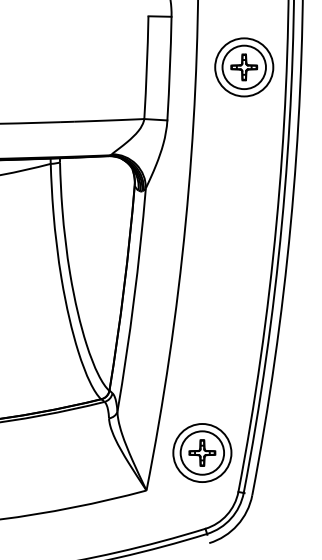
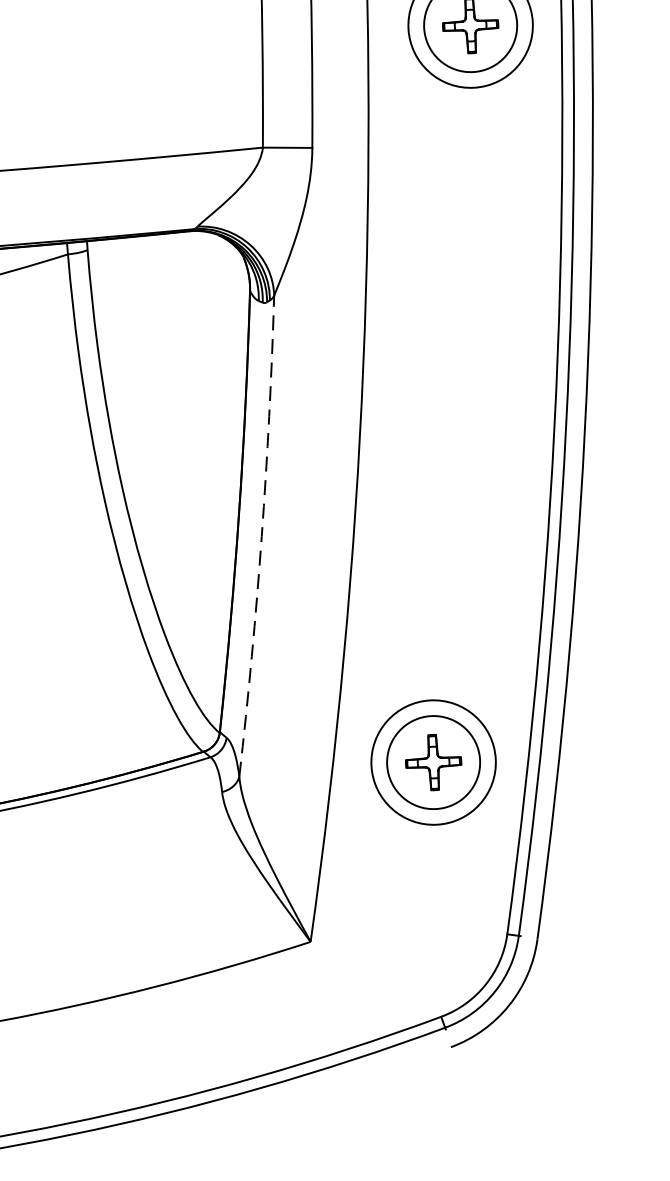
arc: (133, 300) -> (260, 536), solid -> dashed
part: (202, 452) -> (433, 761), moved

